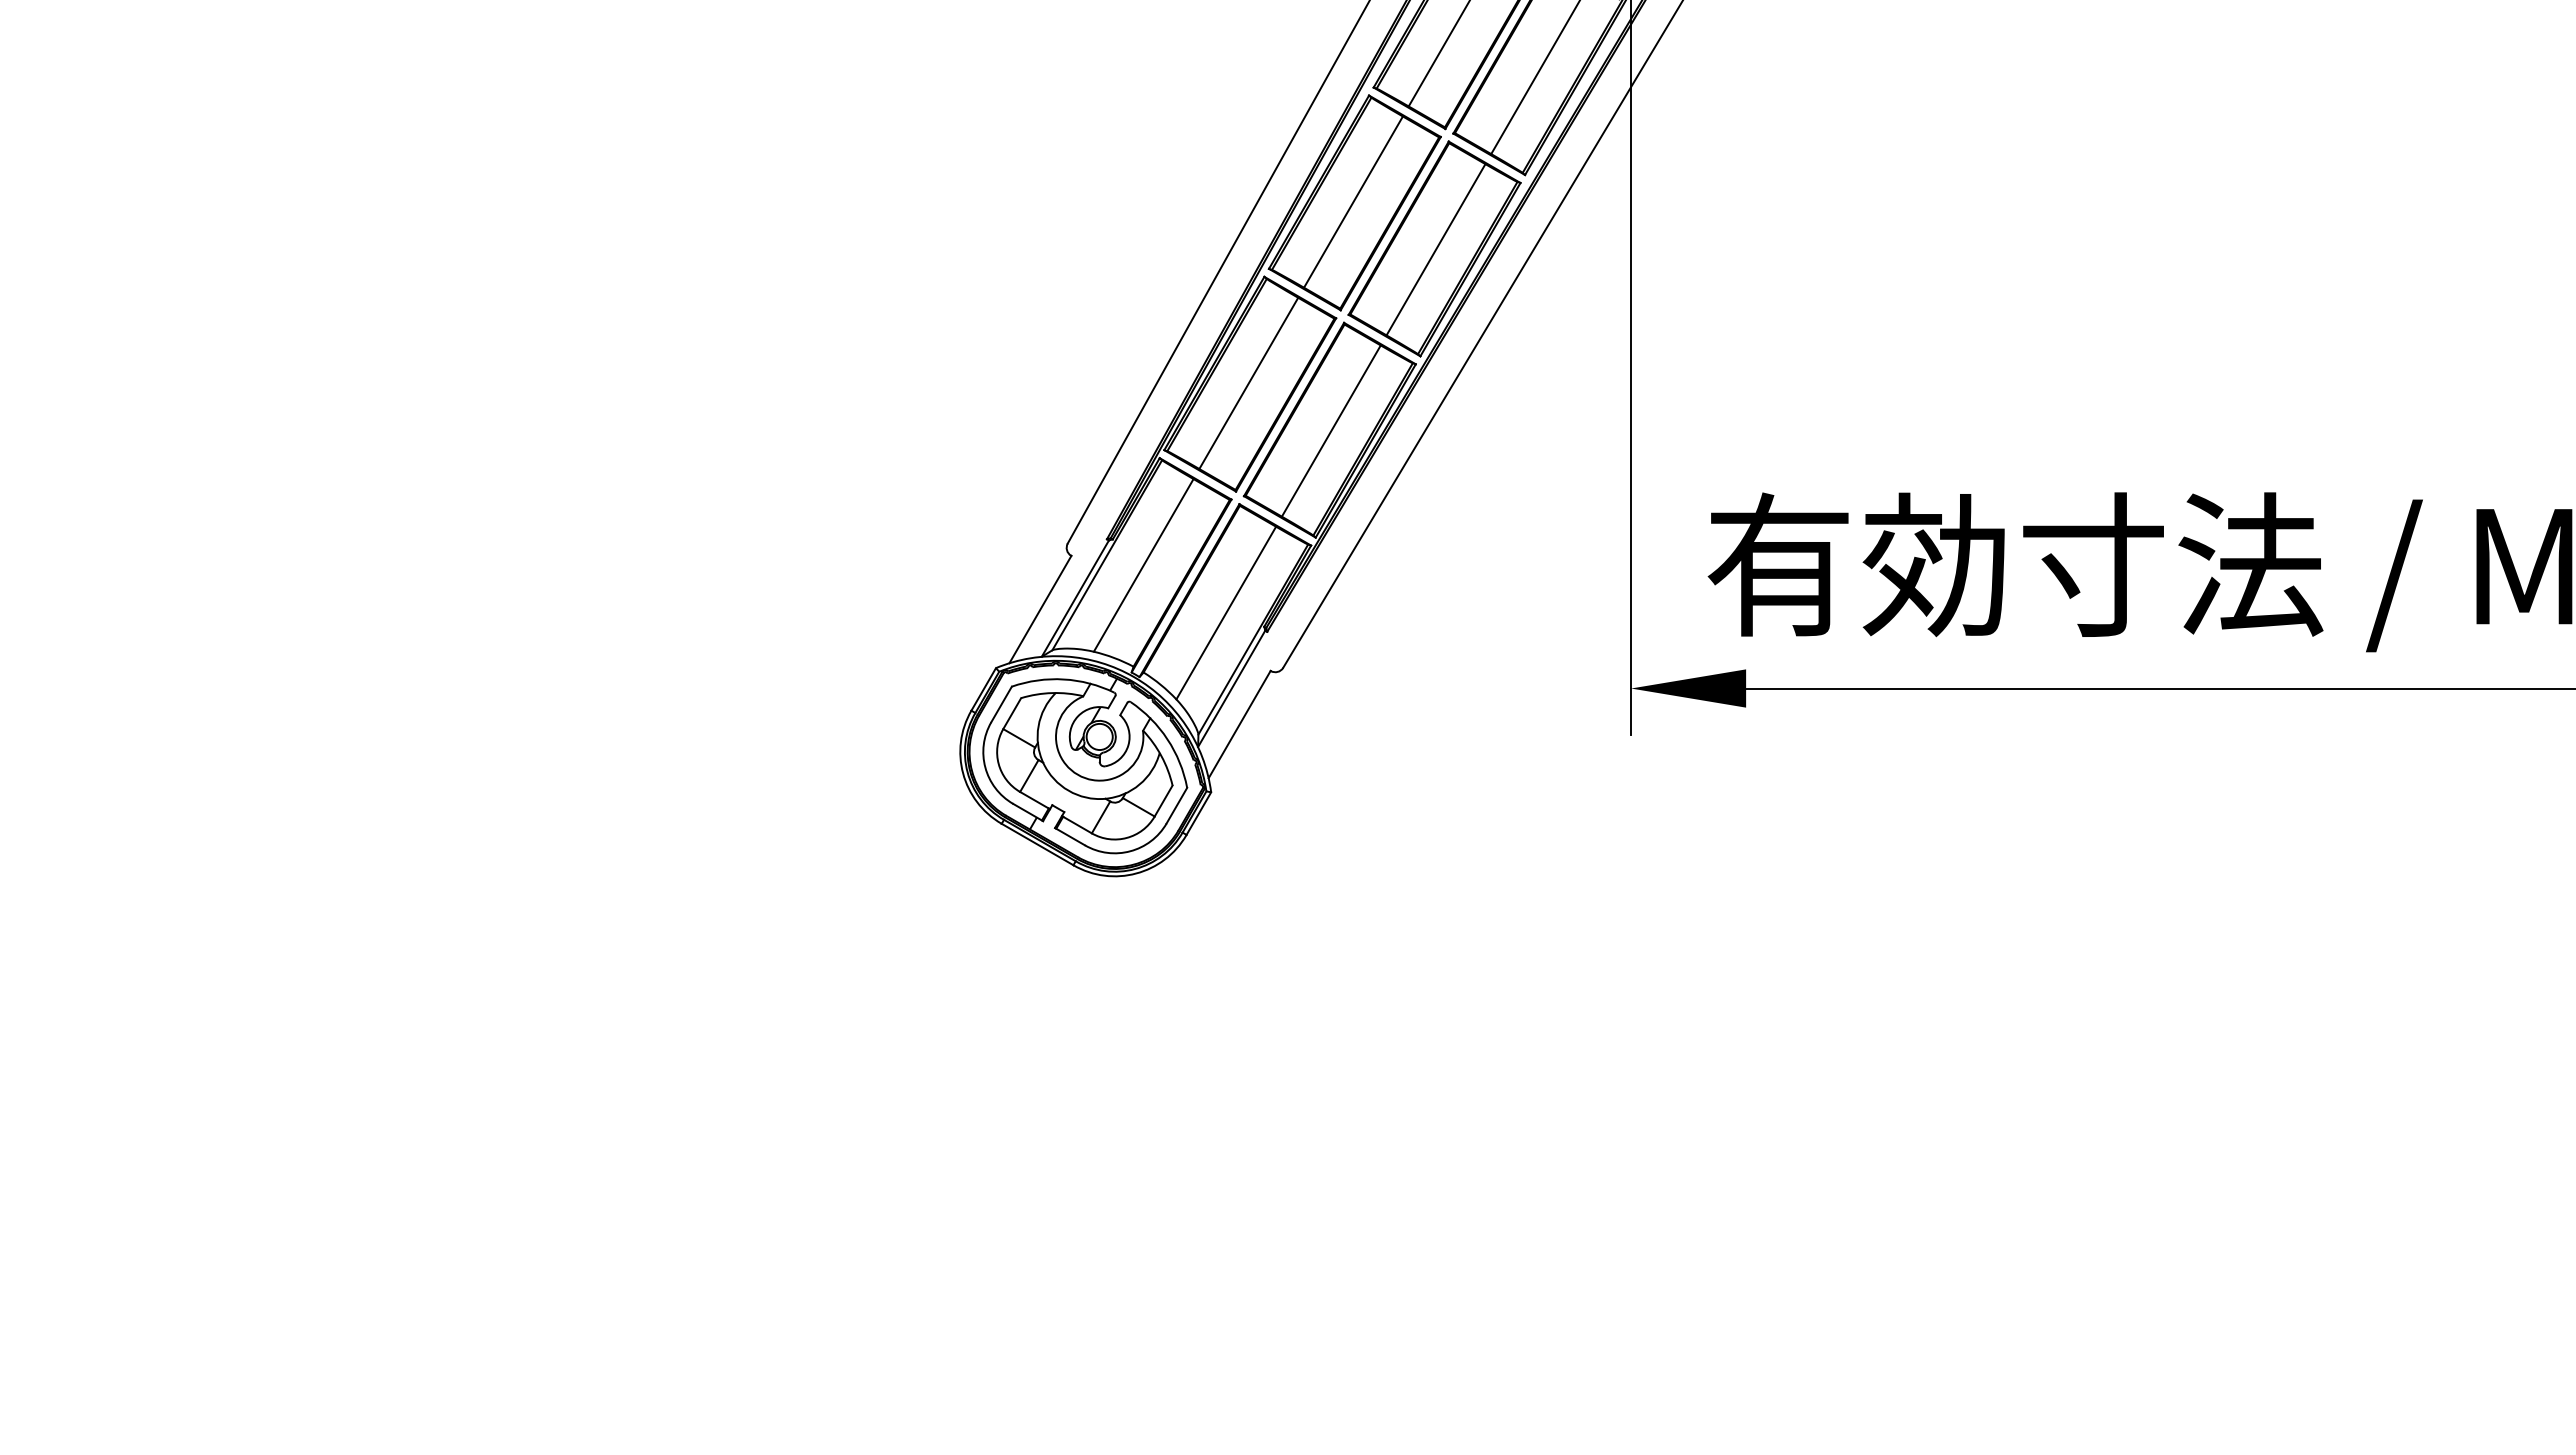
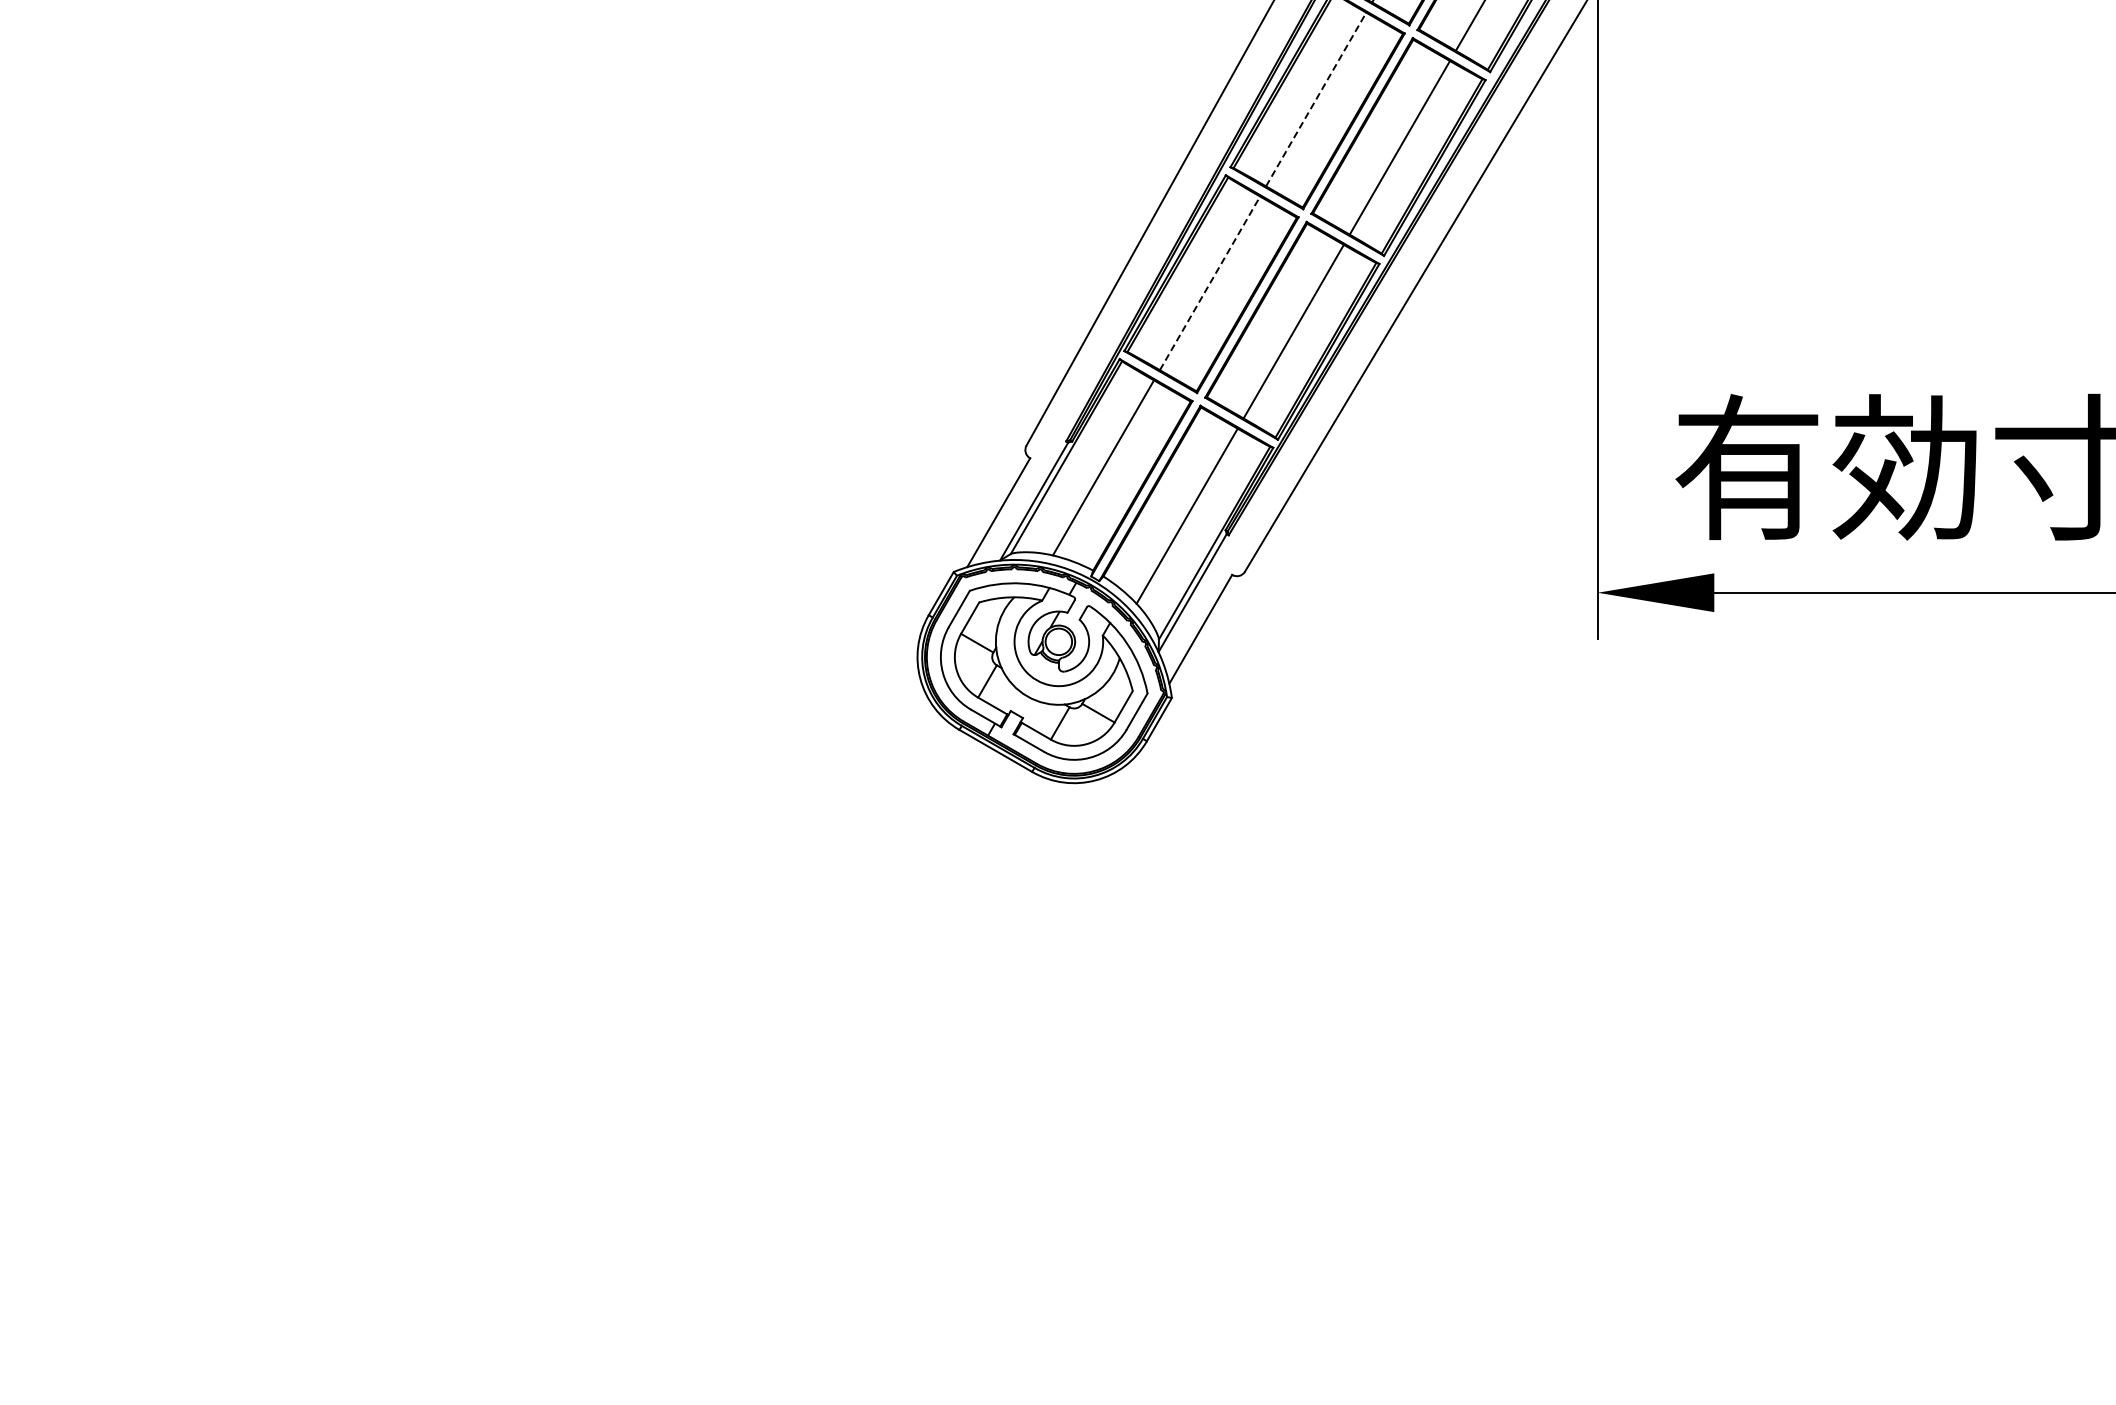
line: (1353, 202) -> (1316, 99), solid -> dashed
line: (1248, 383) -> (1209, 283), solid -> dashed

